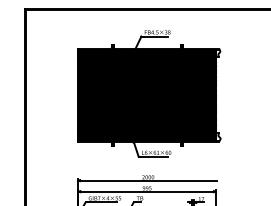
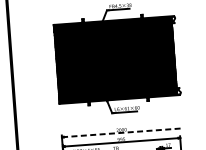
line: (148, 180) -> (122, 132), solid -> dashed

